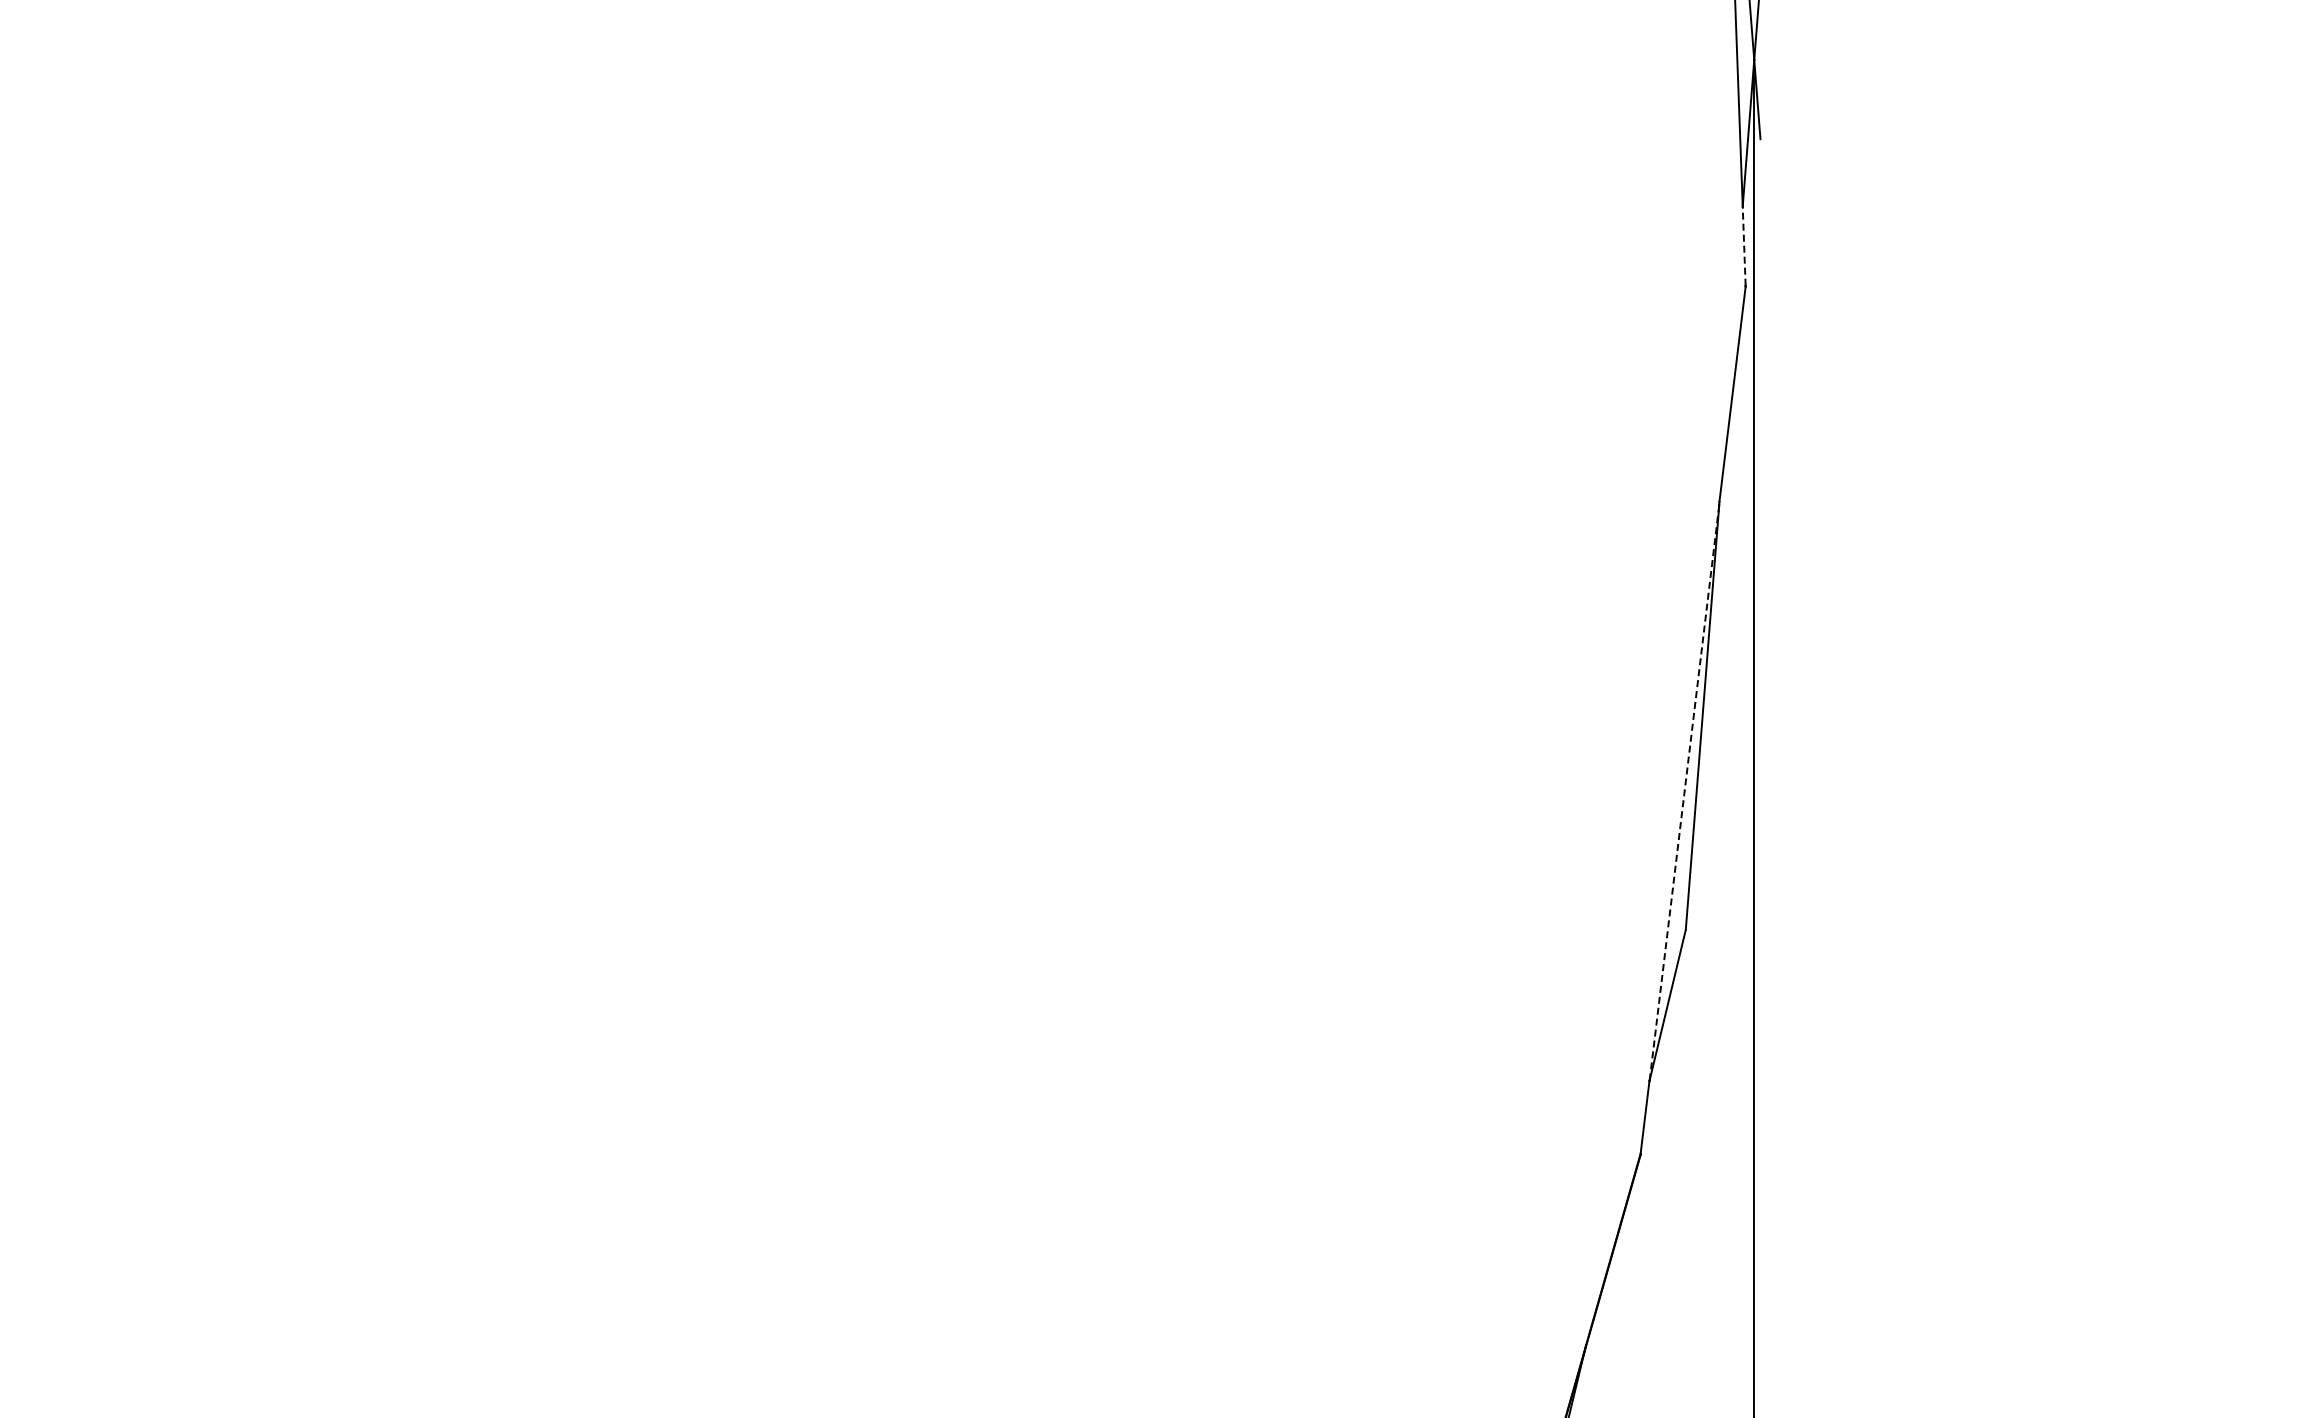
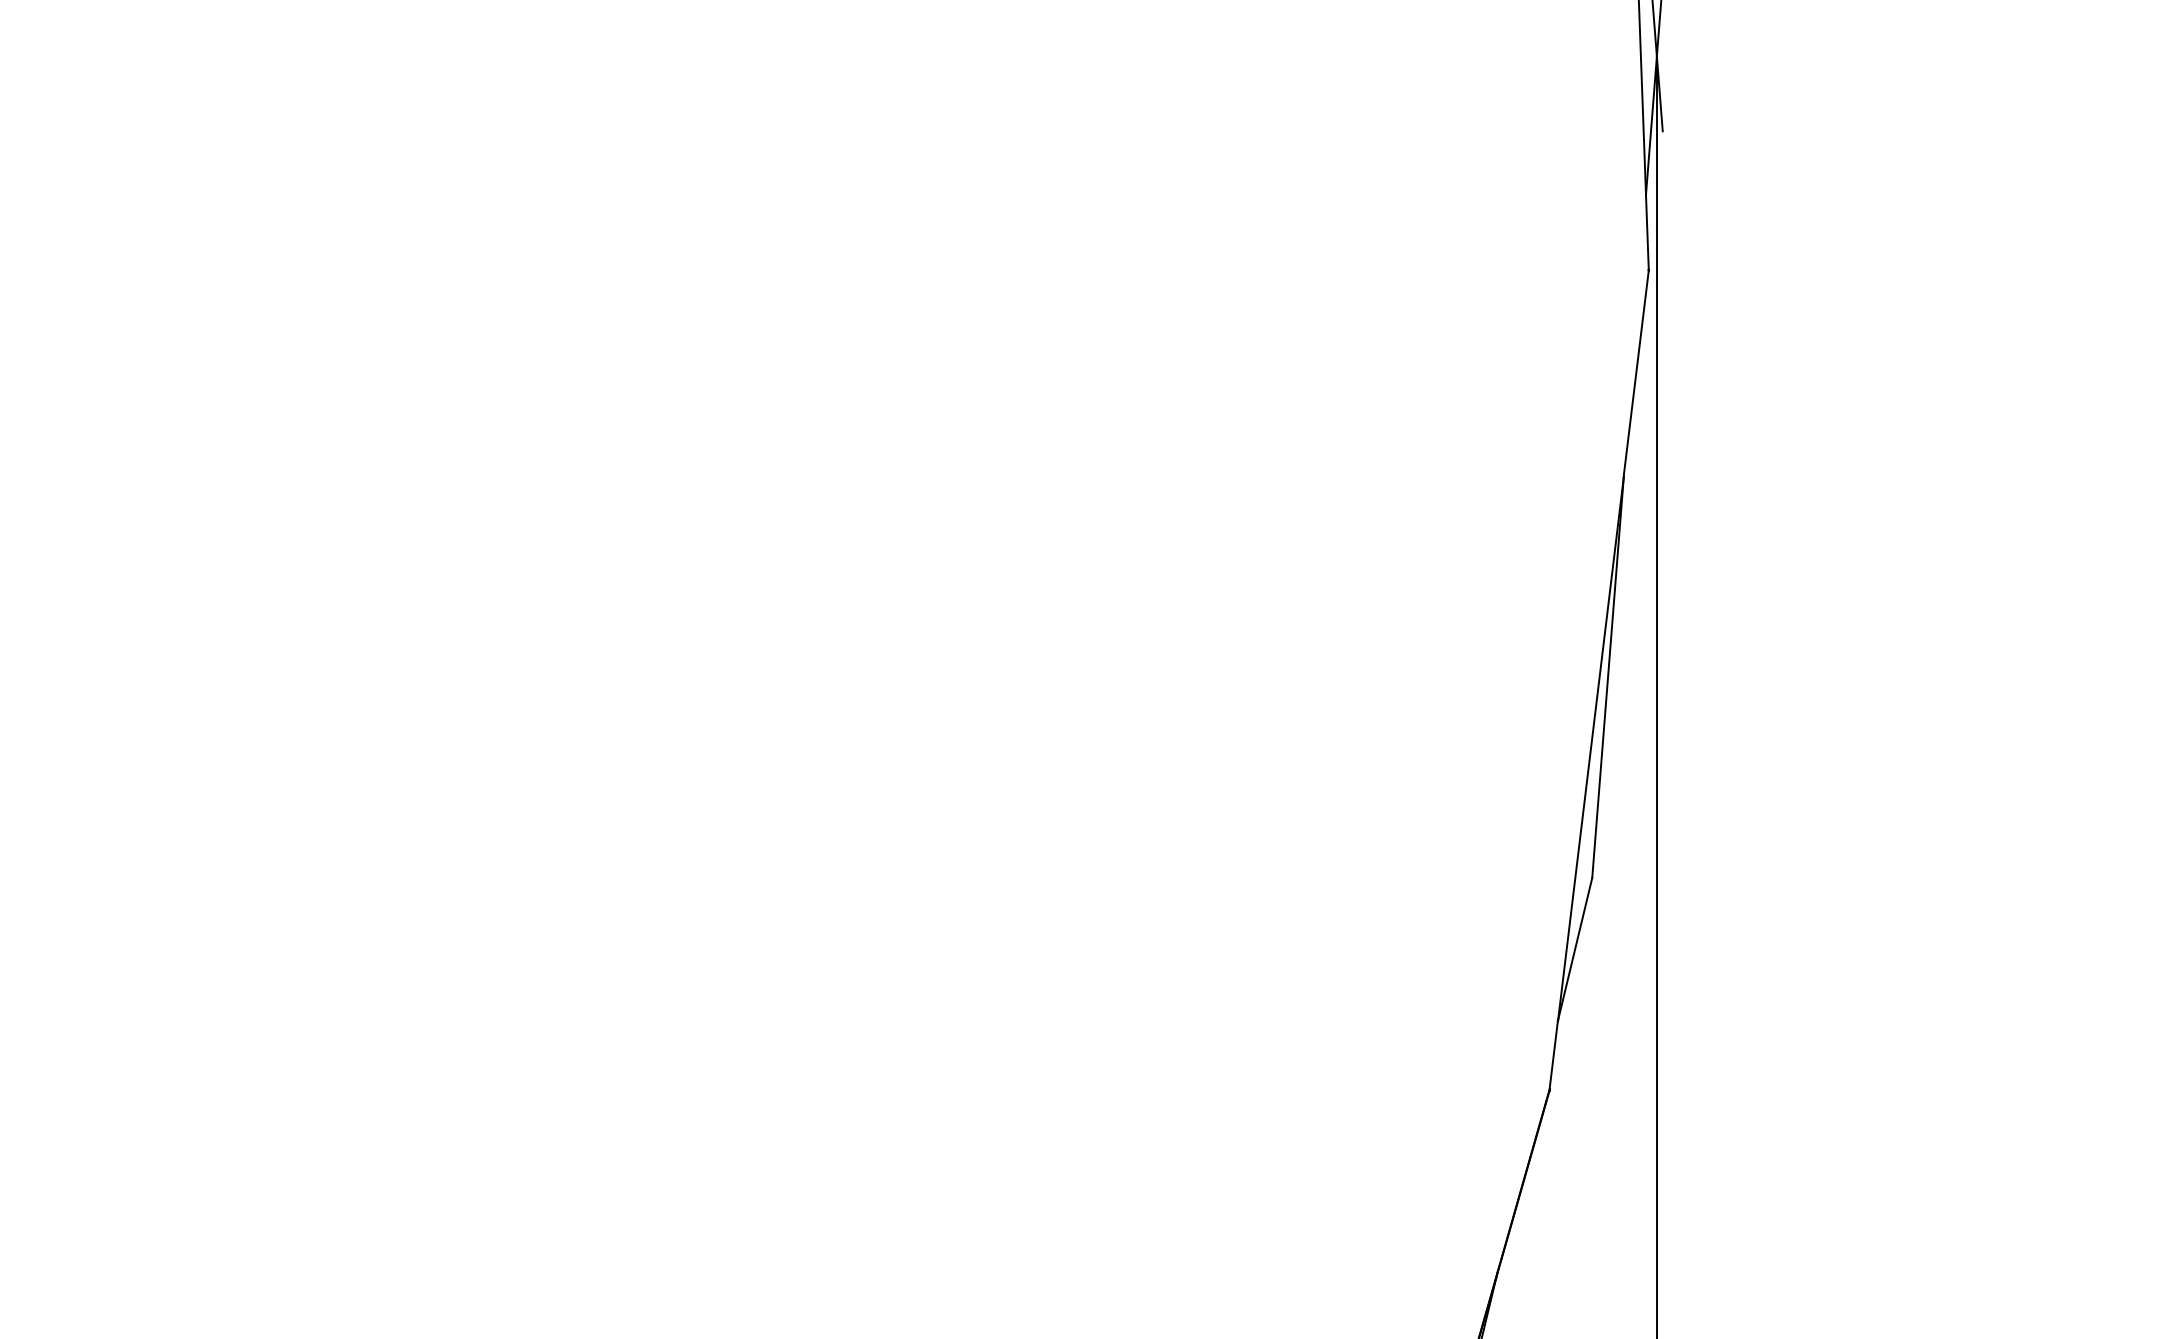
line: (1744, 246) -> (1647, 232), dashed -> solid
line: (1684, 792) -> (1591, 748), dashed -> solid

